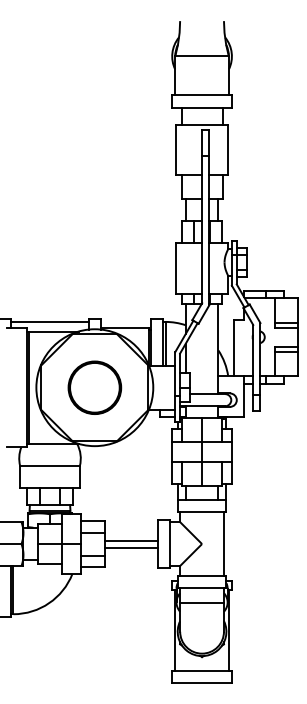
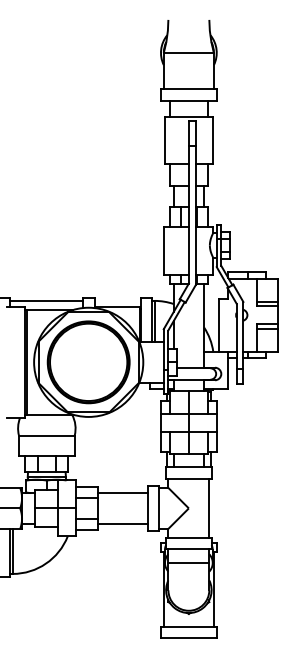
part: (94, 387) -> (88, 362), size x1.67
line: (131, 541) -> (122, 523), moved
line: (131, 547) -> (122, 492), moved

